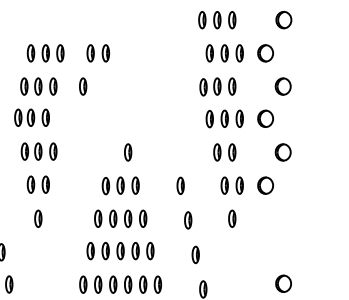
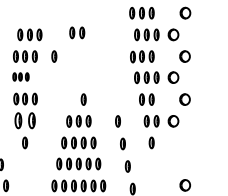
part: (98, 52) -> (77, 32), moved
part: (31, 117) -> (20, 76), size x0.7
part: (37, 184) -> (24, 120), size x1.4

